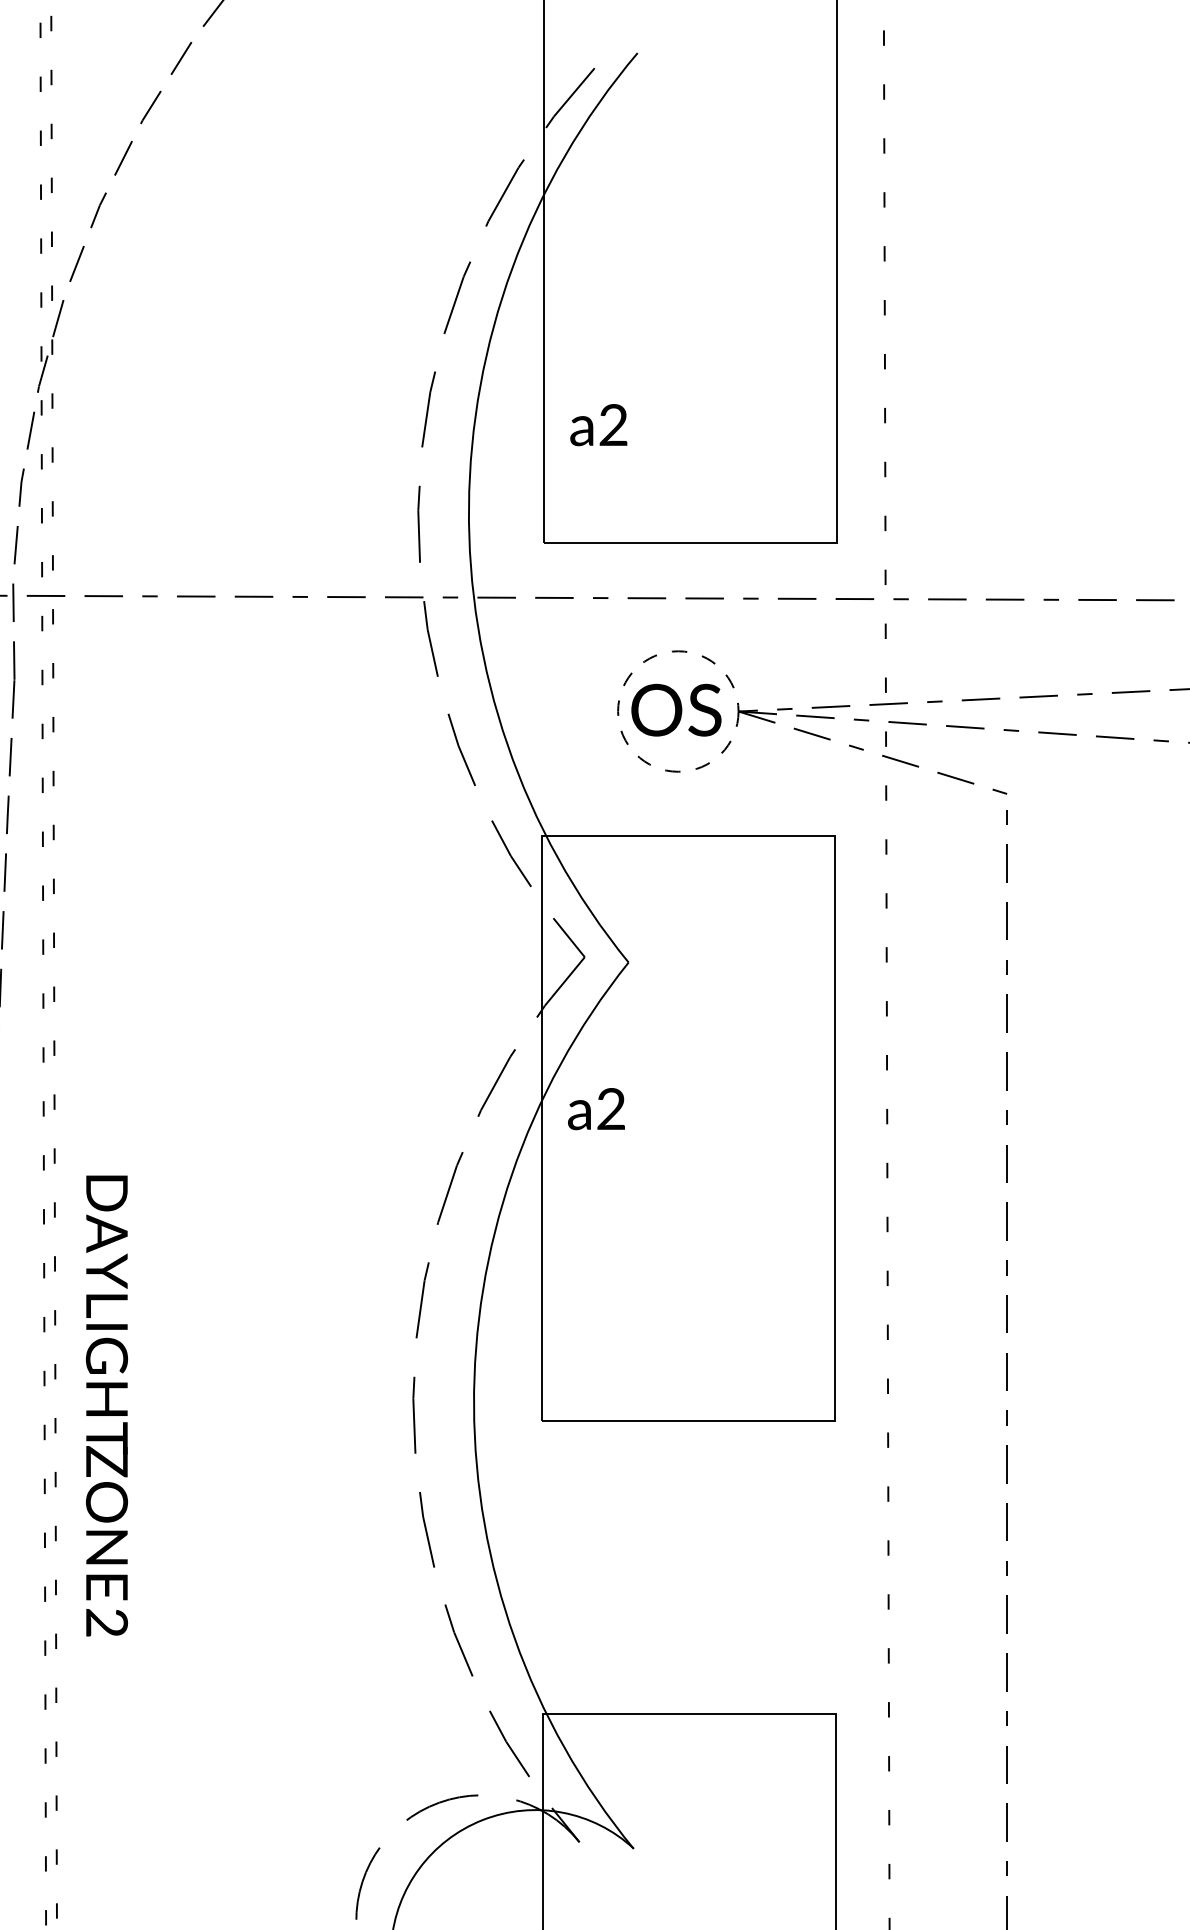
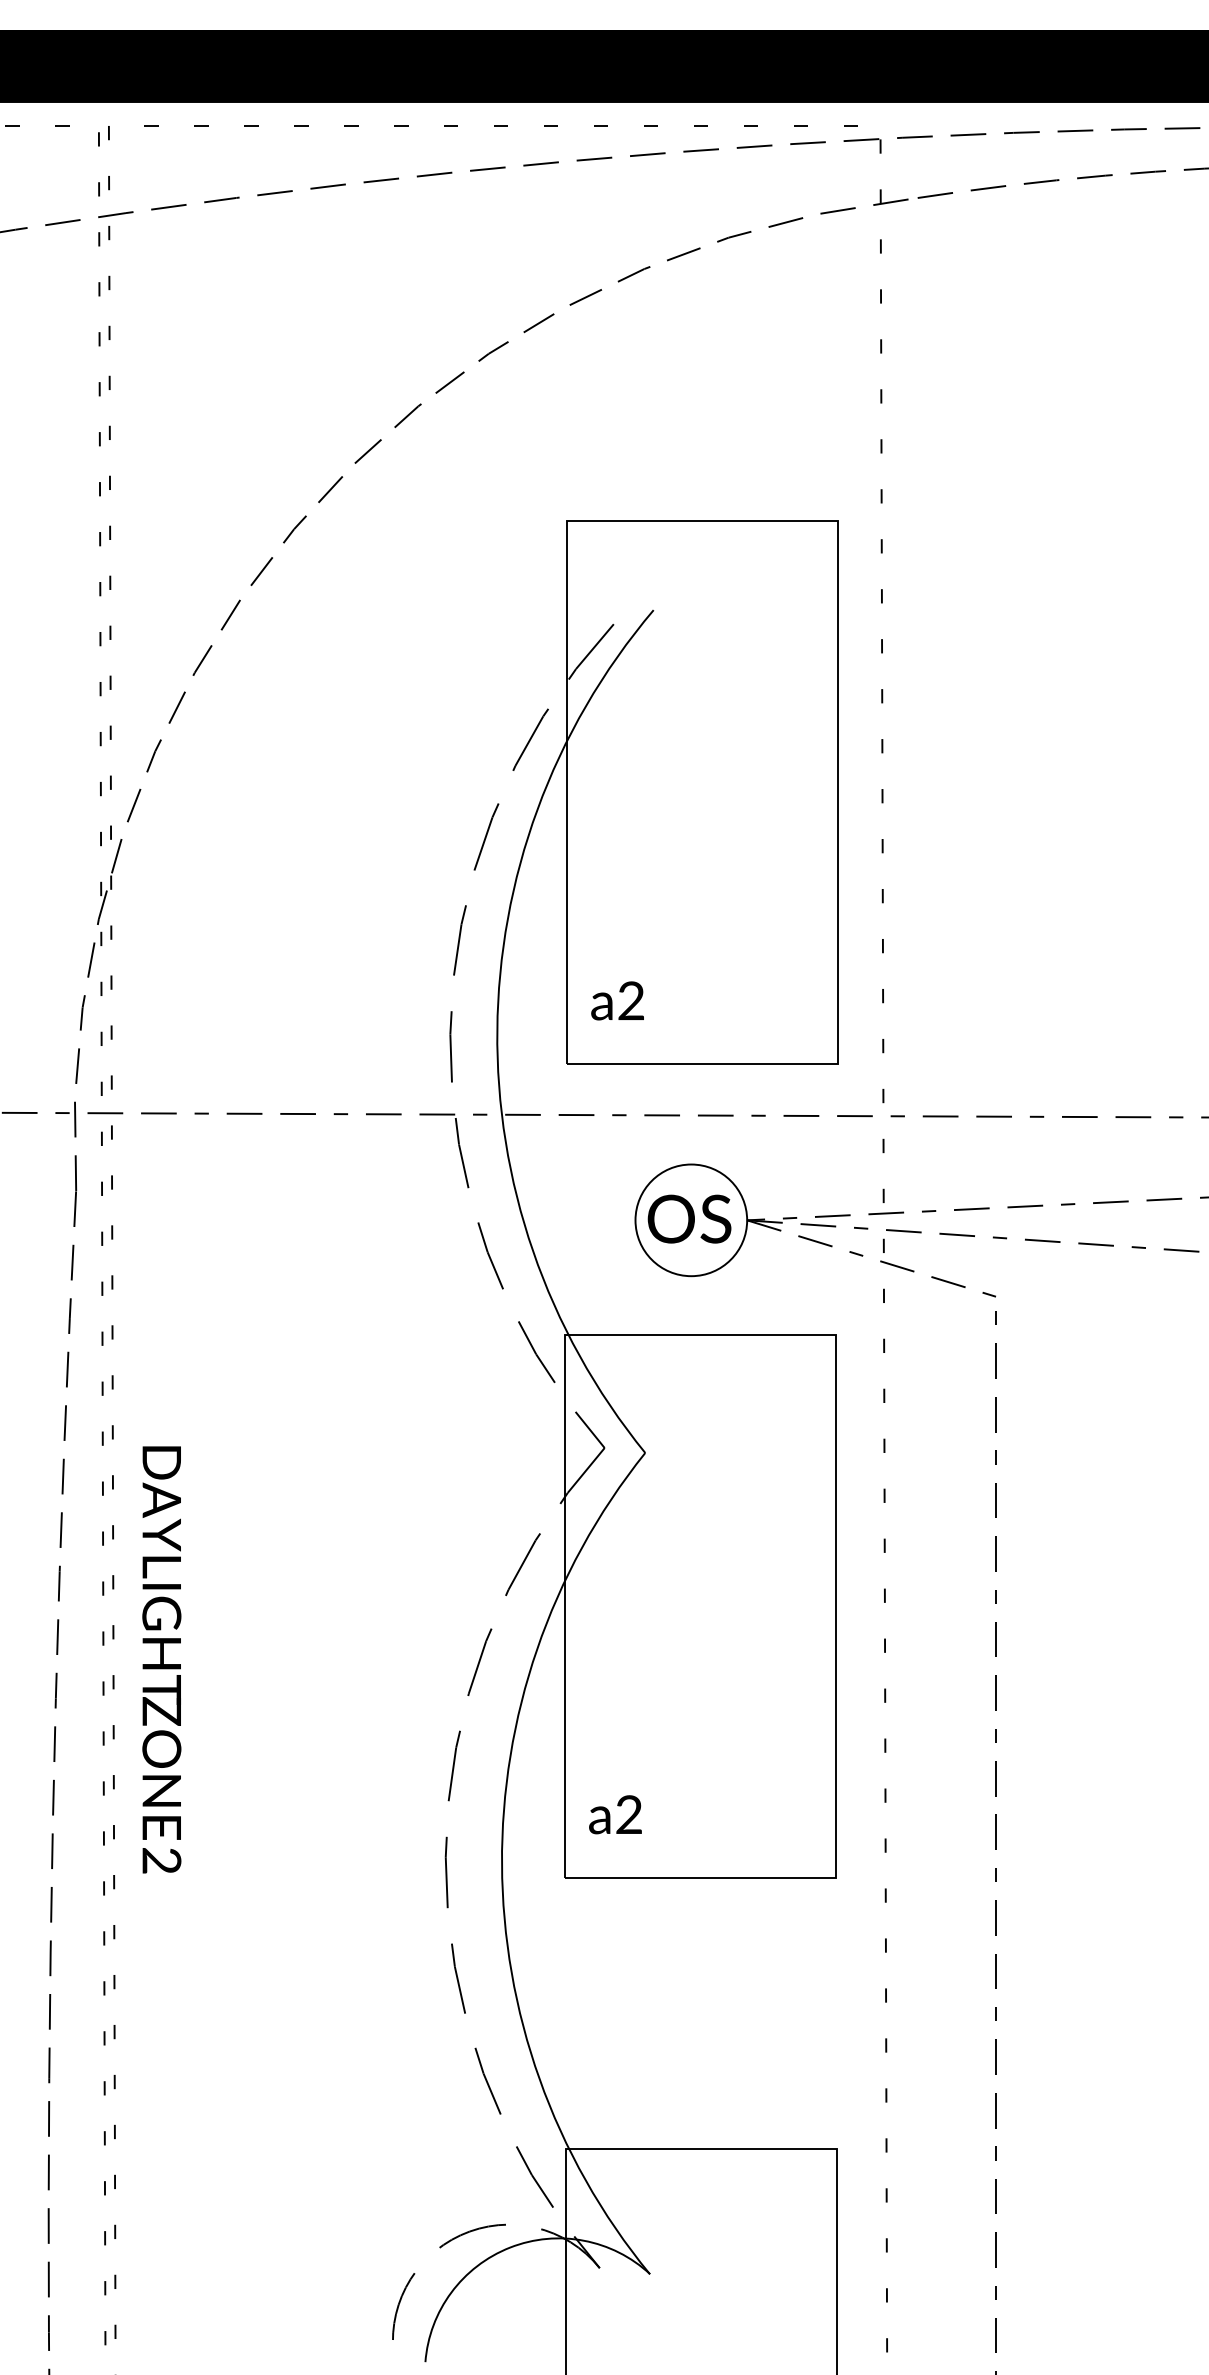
text: (598, 424) -> (617, 1000), moved
circle: (678, 711) -> (691, 1220), dashed -> solid
text: (596, 1108) -> (615, 1814), moved
text: (106, 1405) -> (161, 1659), moved

